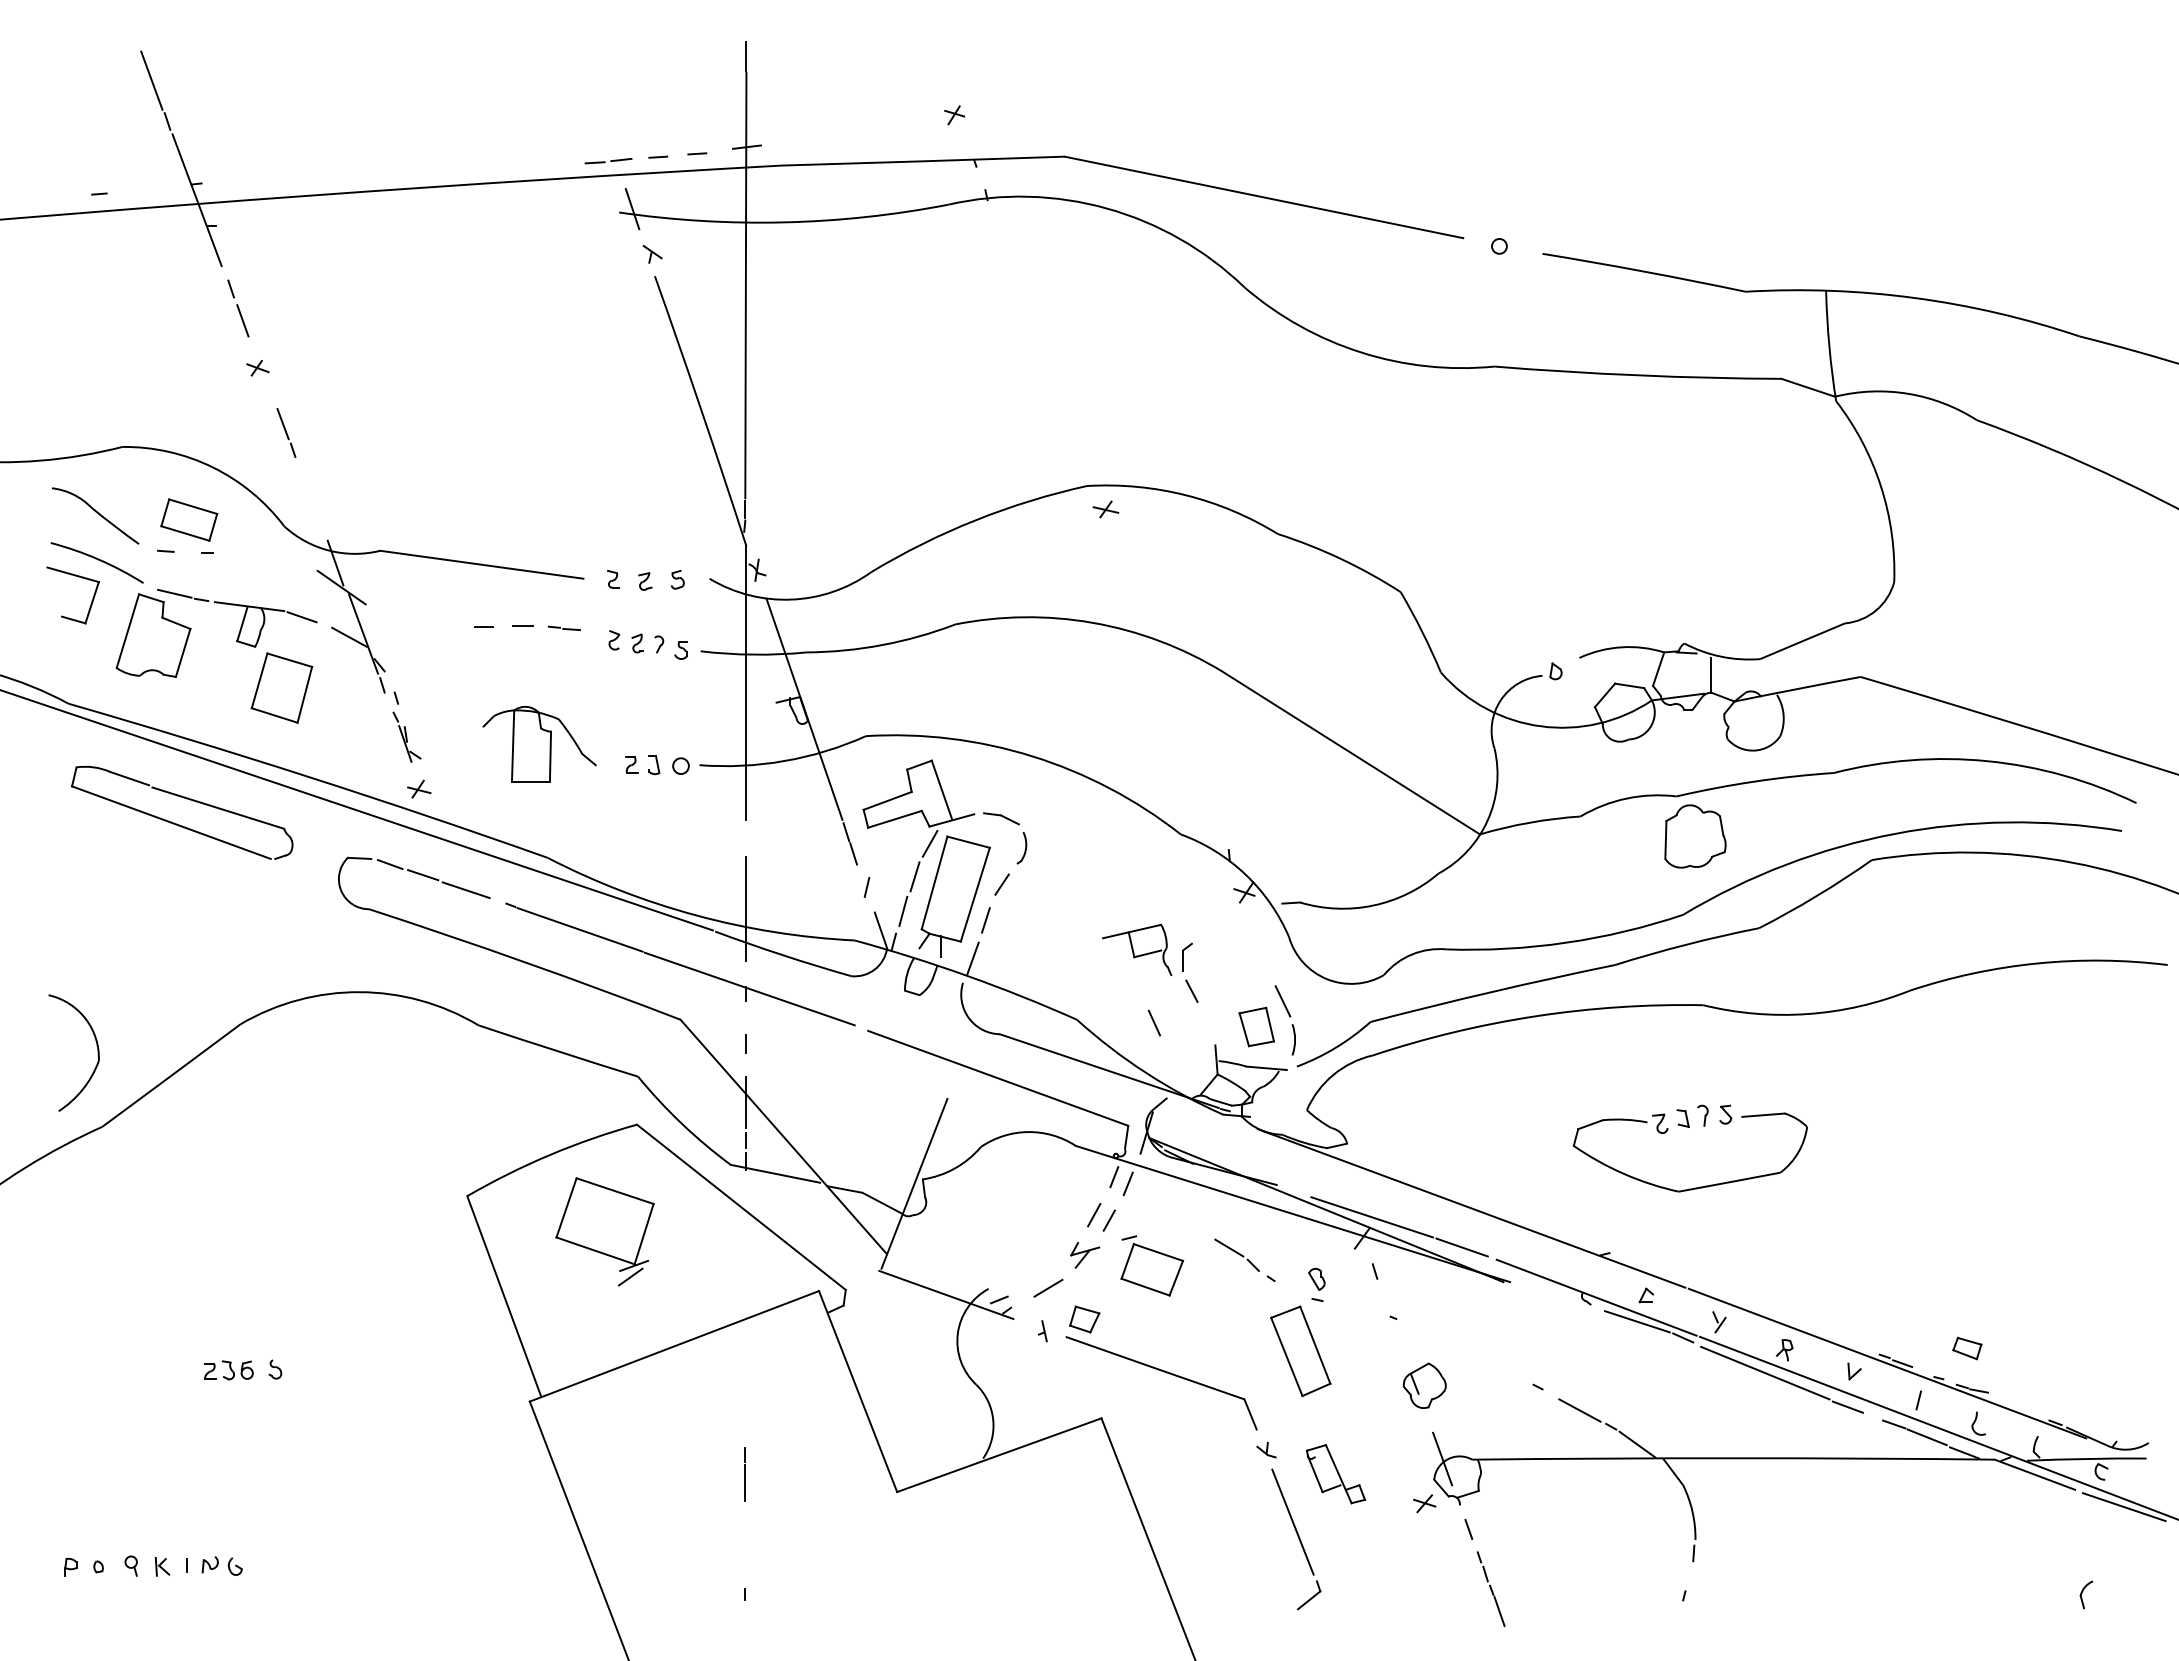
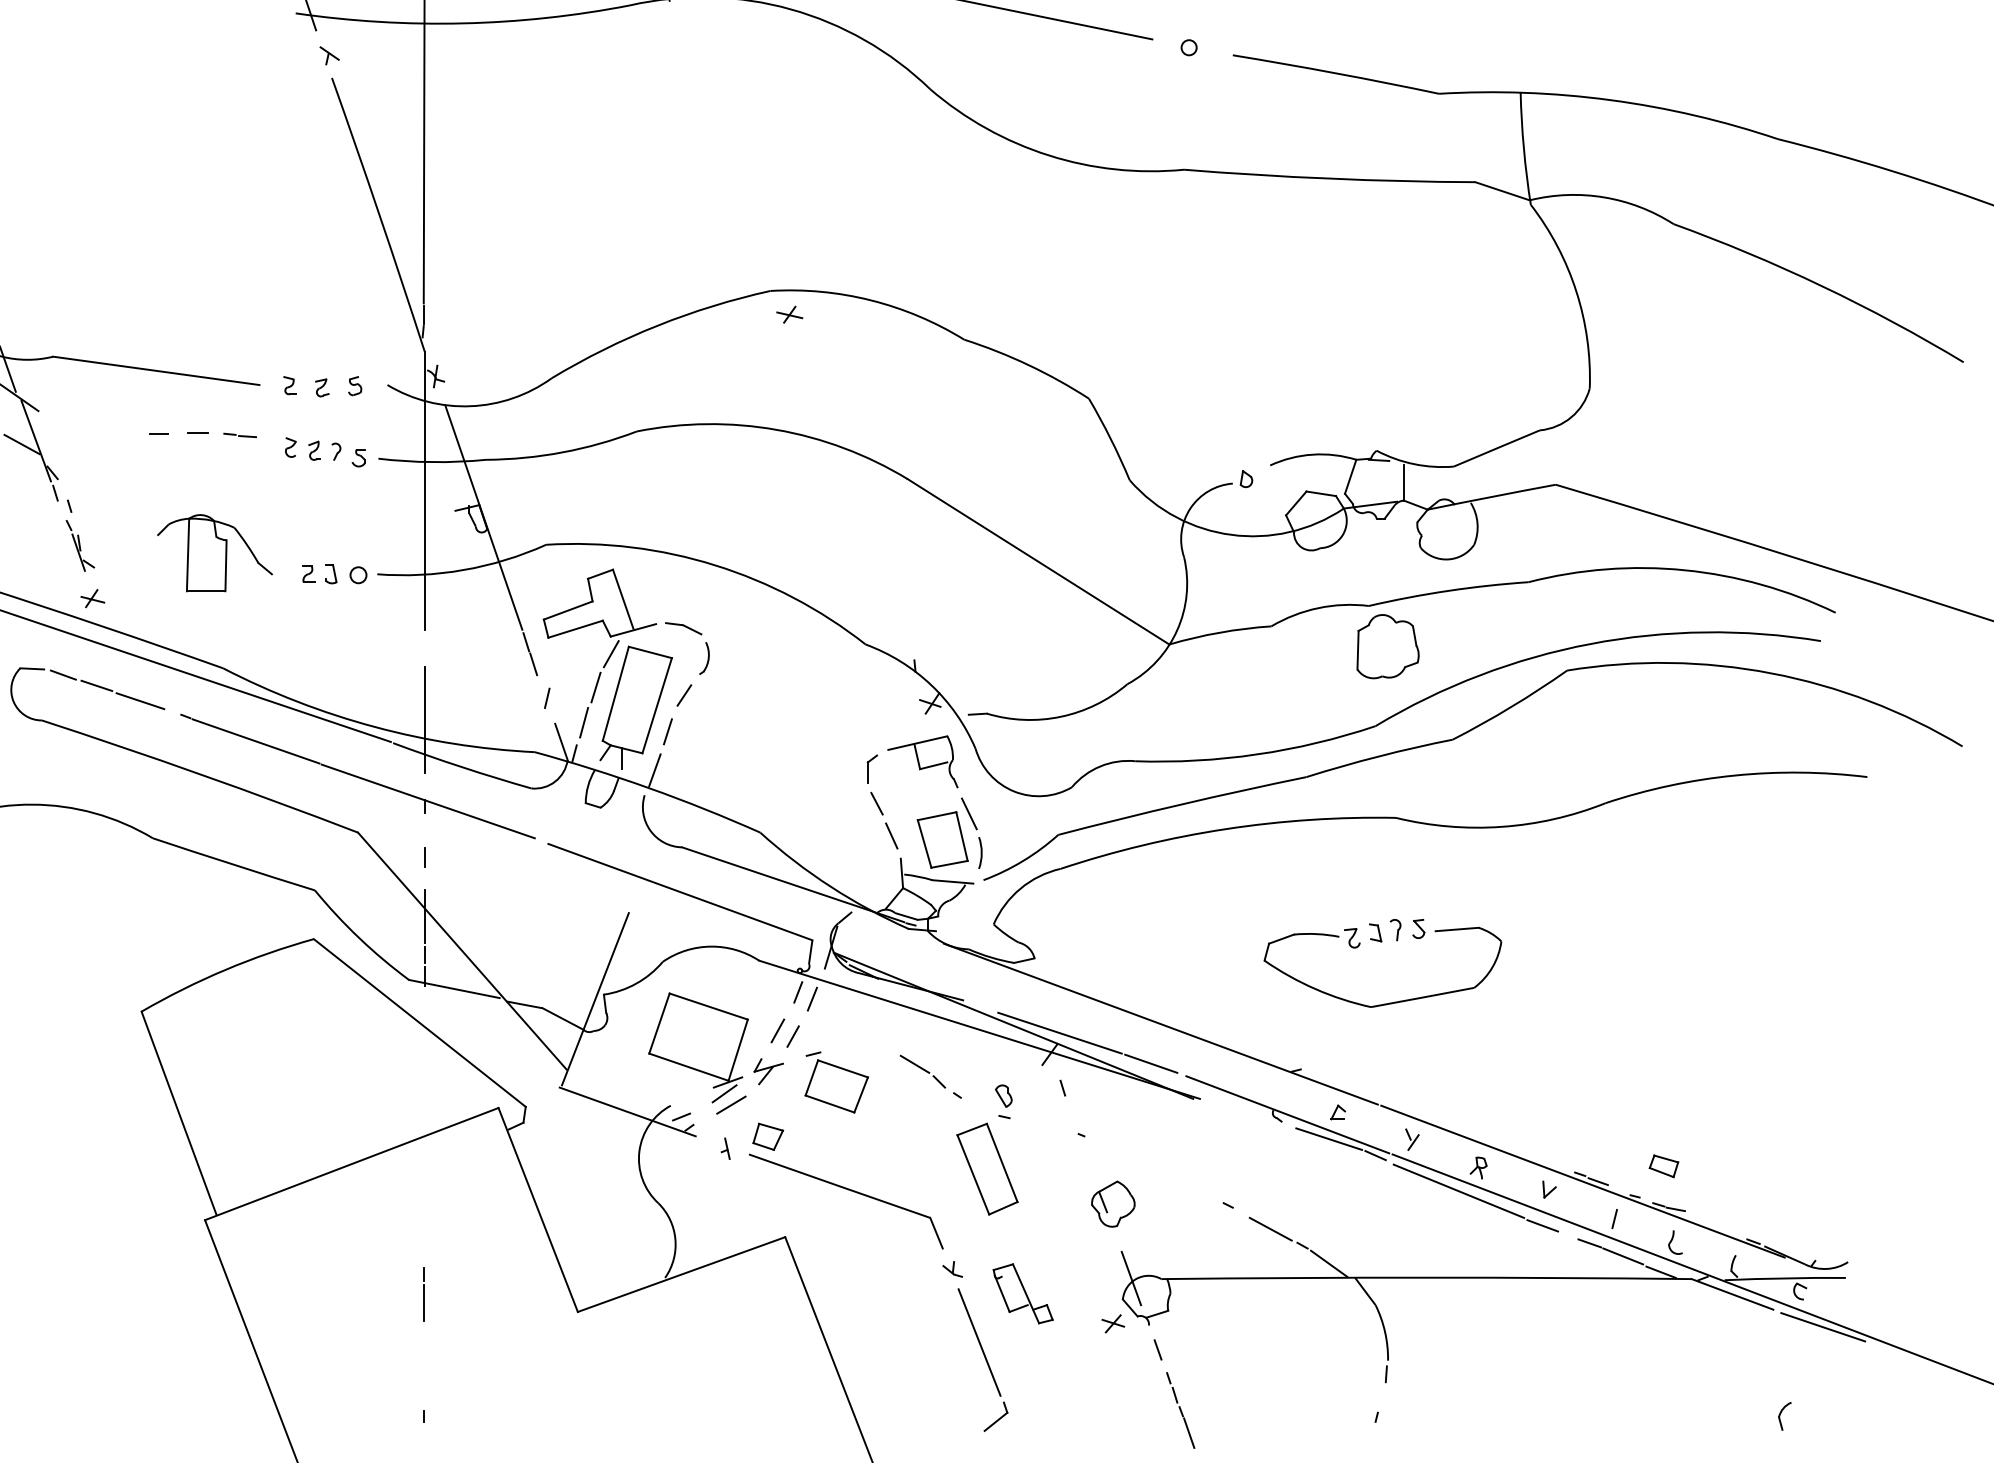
part: (1137, 949) -> (923, 761), moved
line: (1154, 1022) -> (891, 835), moved
part: (1256, 1026) -> (942, 839), size x1.43
part: (604, 1231) -> (697, 1047), moved

